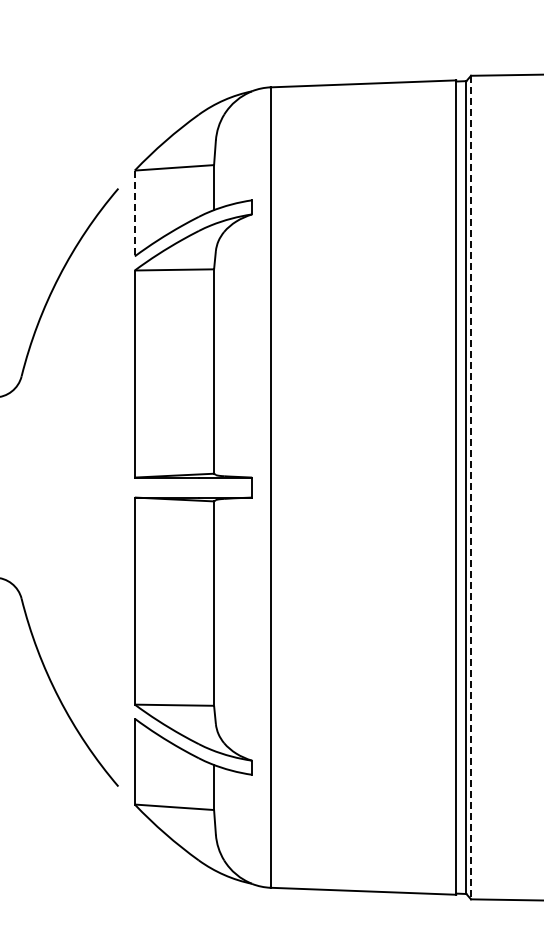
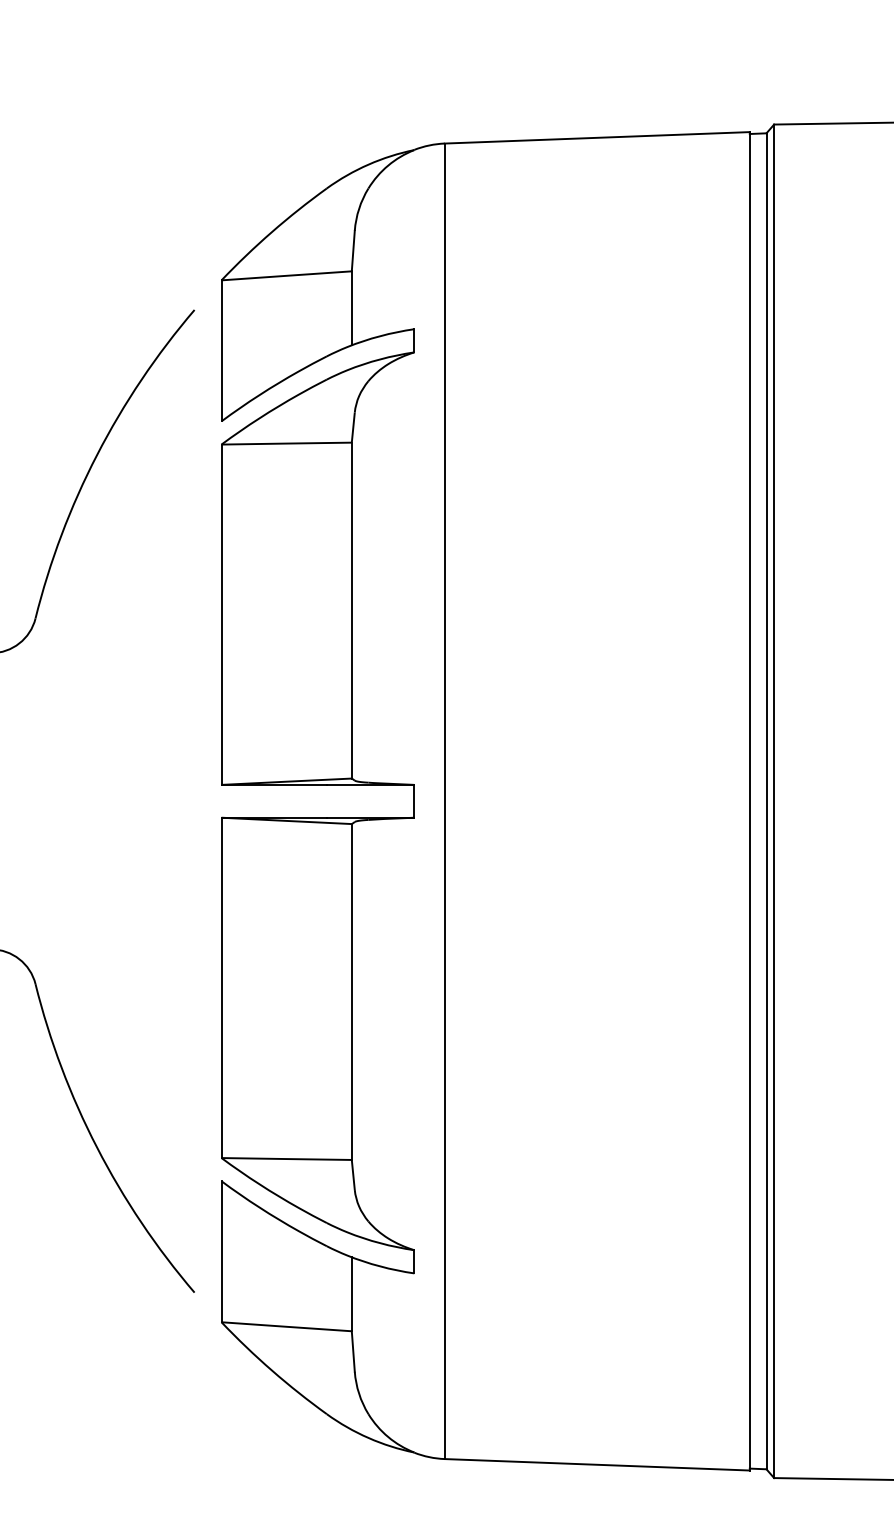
line: (134, 213) -> (221, 350), dashed -> solid
line: (471, 487) -> (774, 801), dashed -> solid

